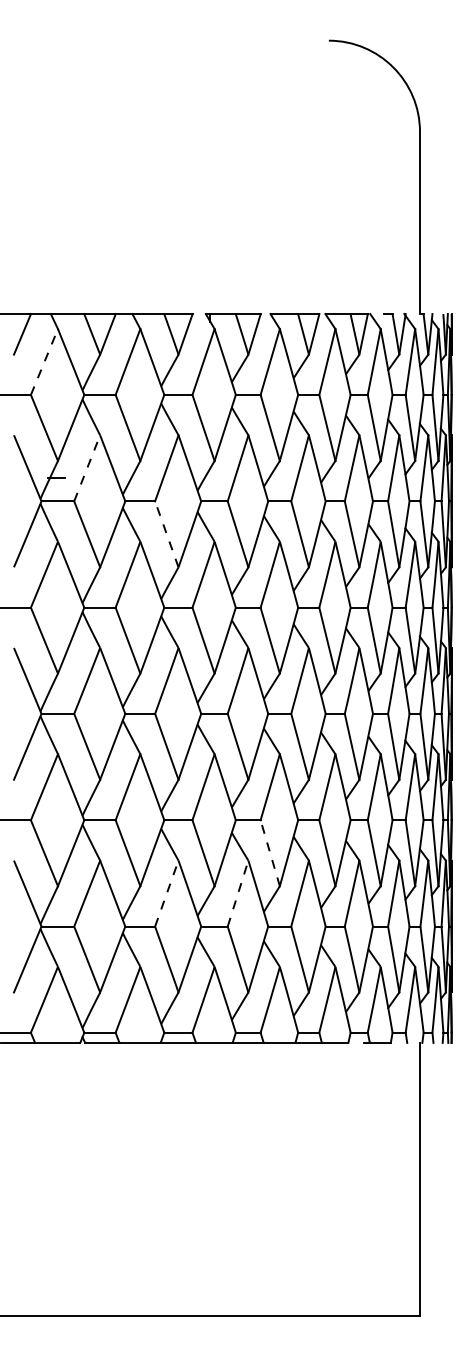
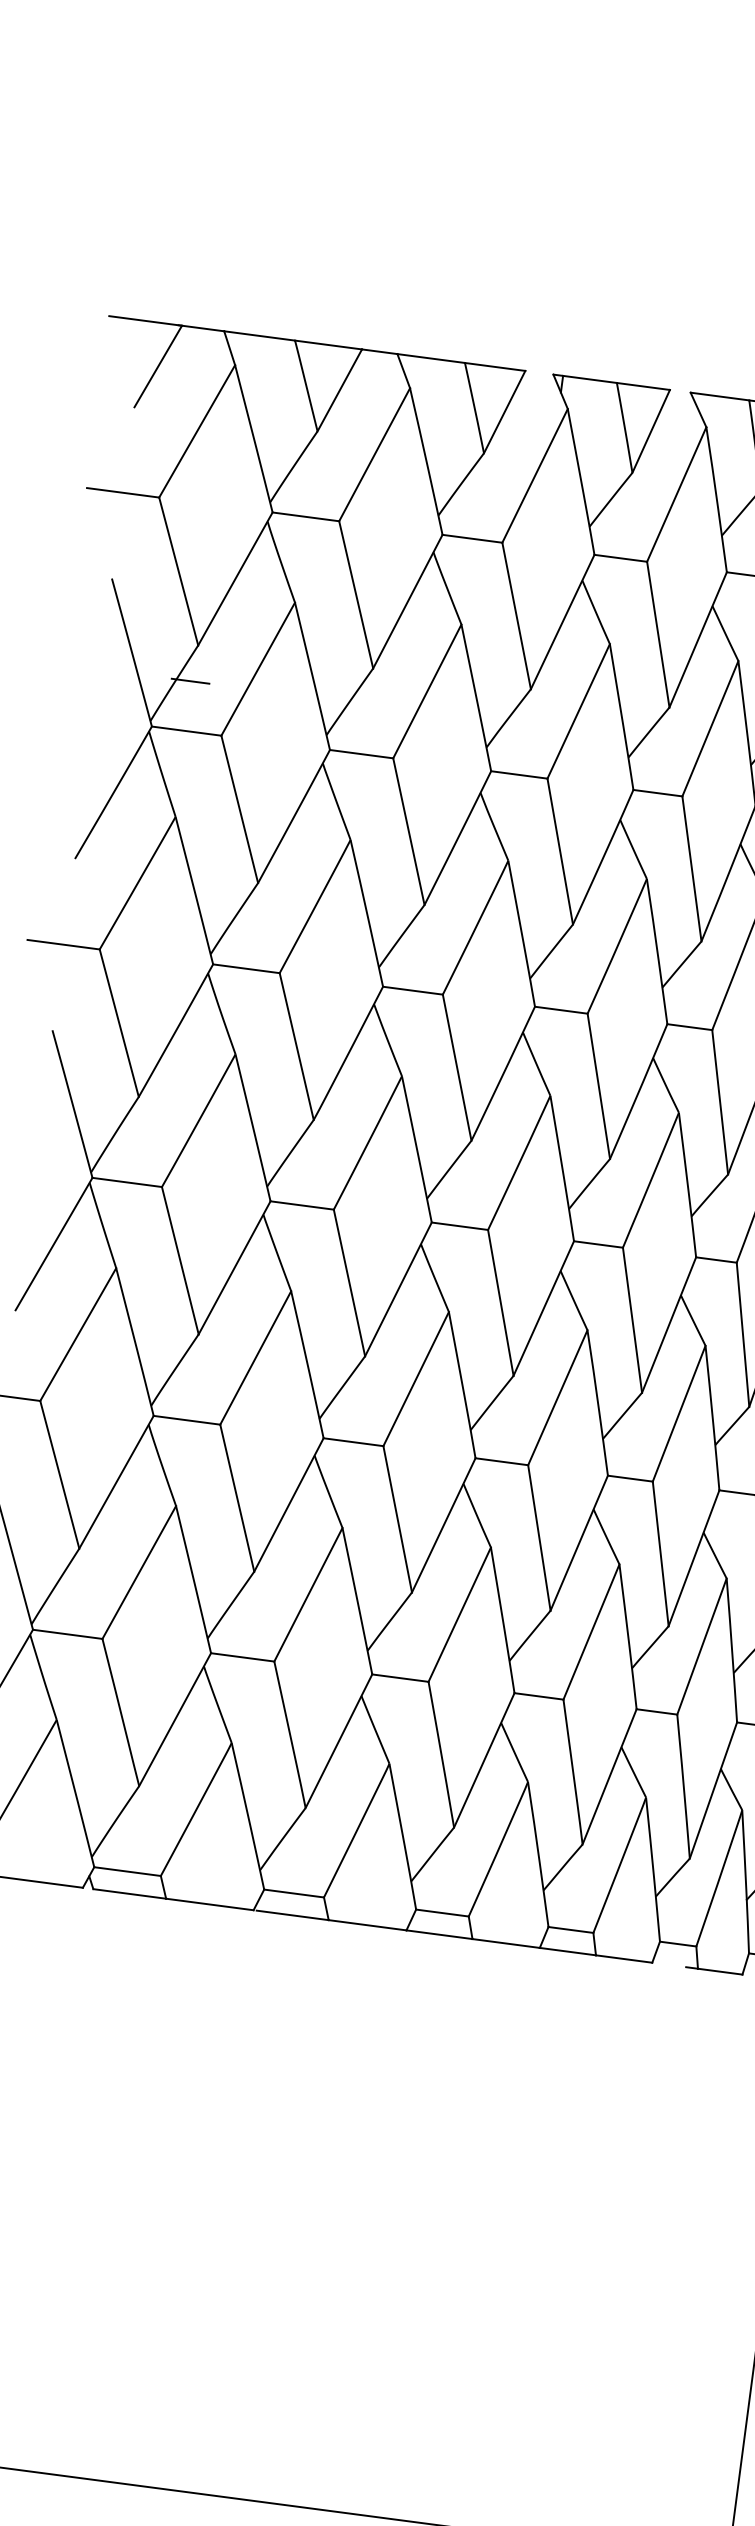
line: (44, 362) -> (197, 432), dashed -> solid
line: (87, 467) -> (259, 667), dashed -> solid
line: (166, 534) -> (408, 831), dashed -> solid
line: (270, 852) -> (540, 1536), dashed -> solid
line: (166, 893) -> (307, 1594), dashed -> solid
line: (238, 893) -> (460, 1614), dashed -> solid

